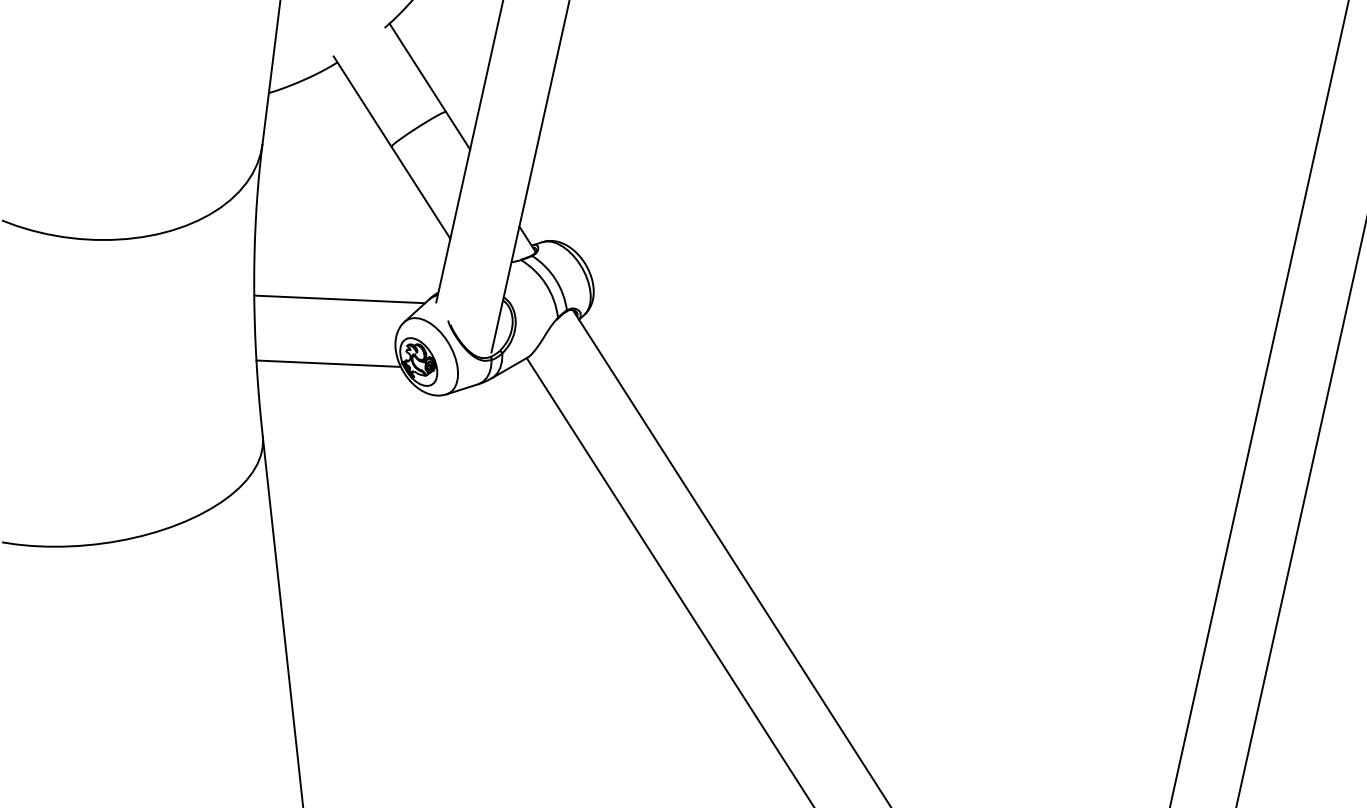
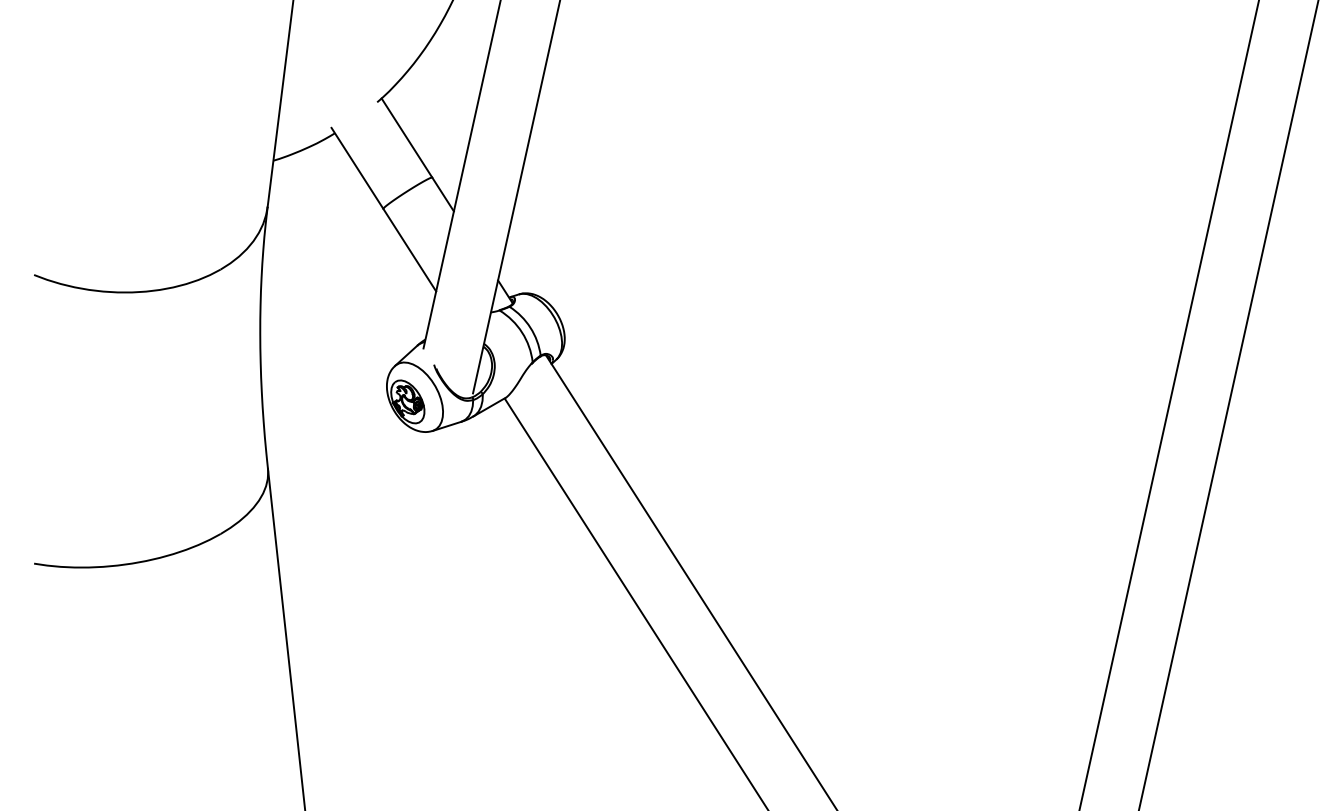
line: (339, 299) -> (336, 345), removed
line: (328, 363) -> (326, 403), removed

